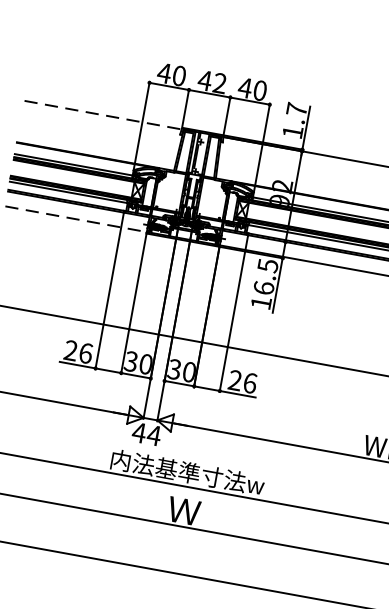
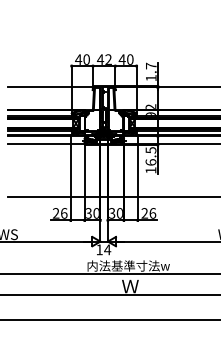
line: (104, 115) -> (51, 87), dashed -> solid
line: (76, 219) -> (46, 144), dashed -> solid
text: (139, 432) -> (99, 249), 44 -> 14

